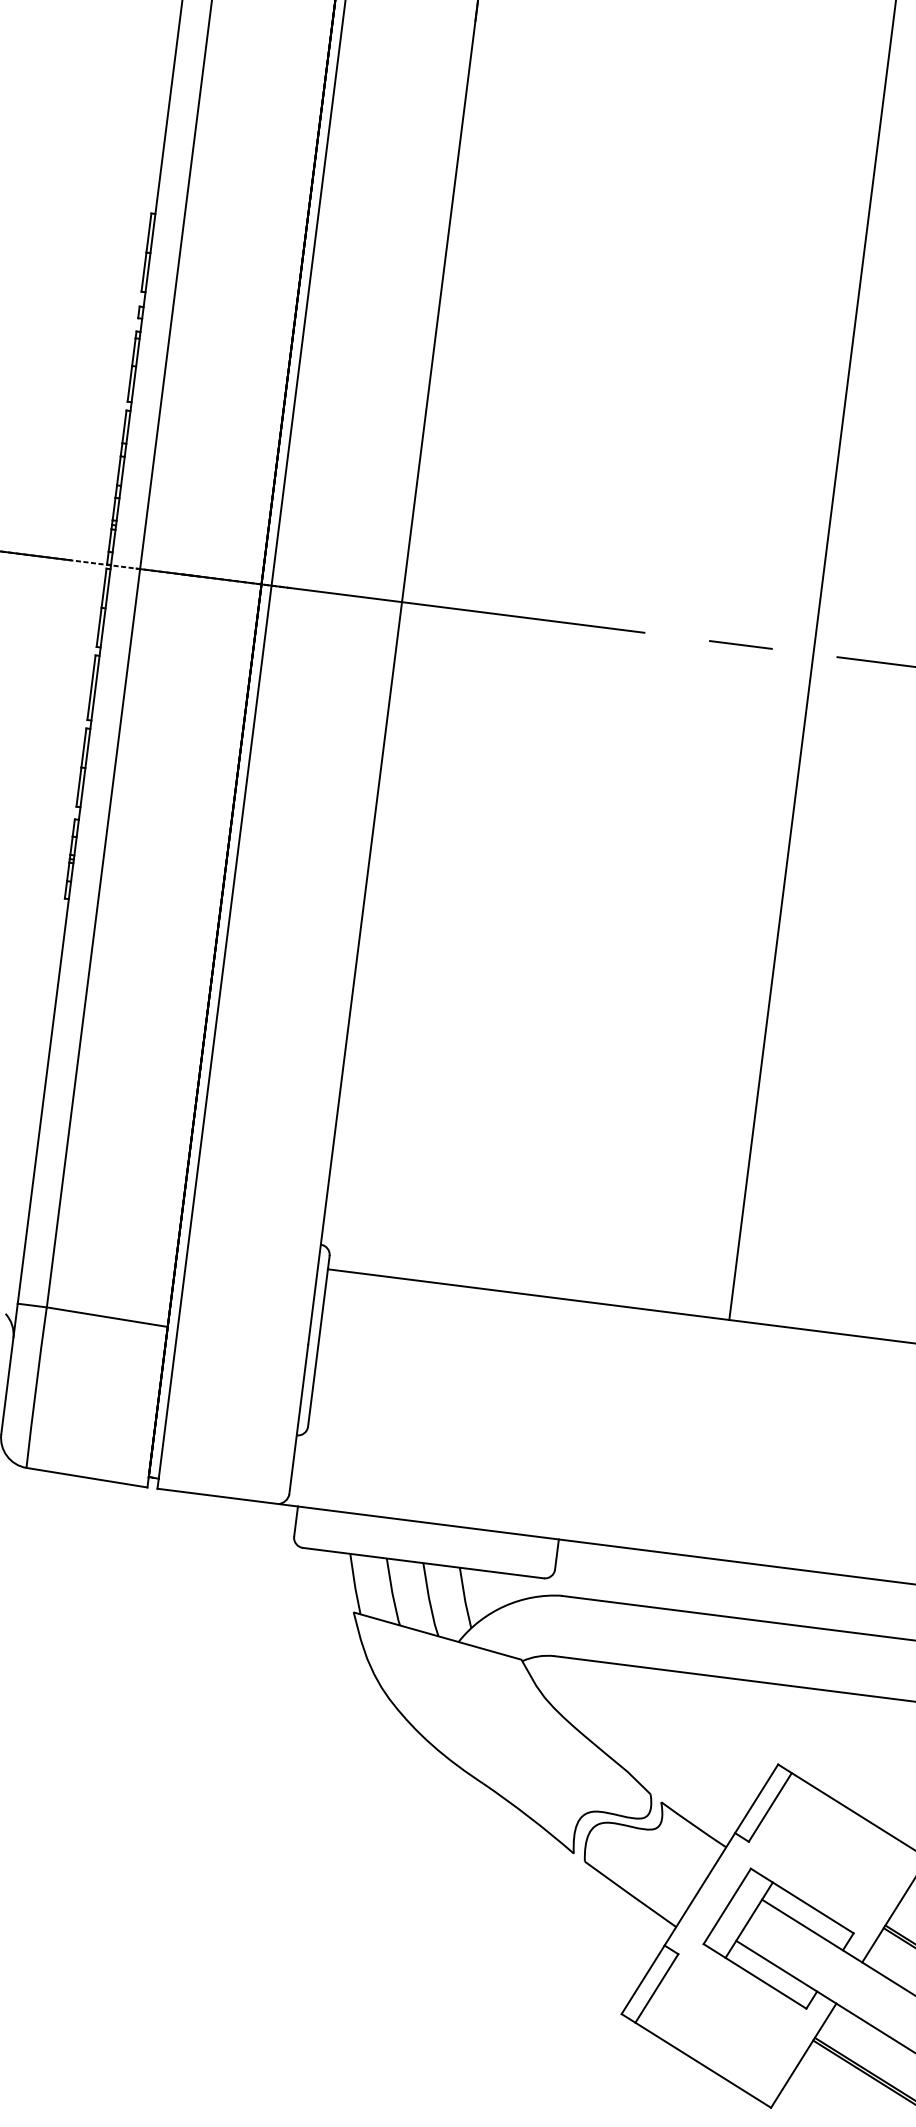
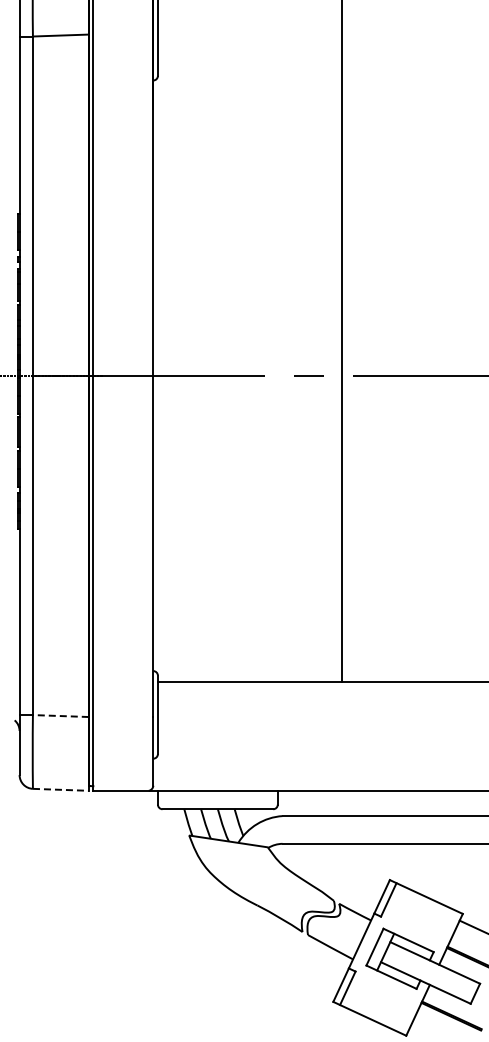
line: (106, 1318) -> (60, 716), solid -> dashed
line: (86, 1476) -> (60, 789), solid -> dashed

